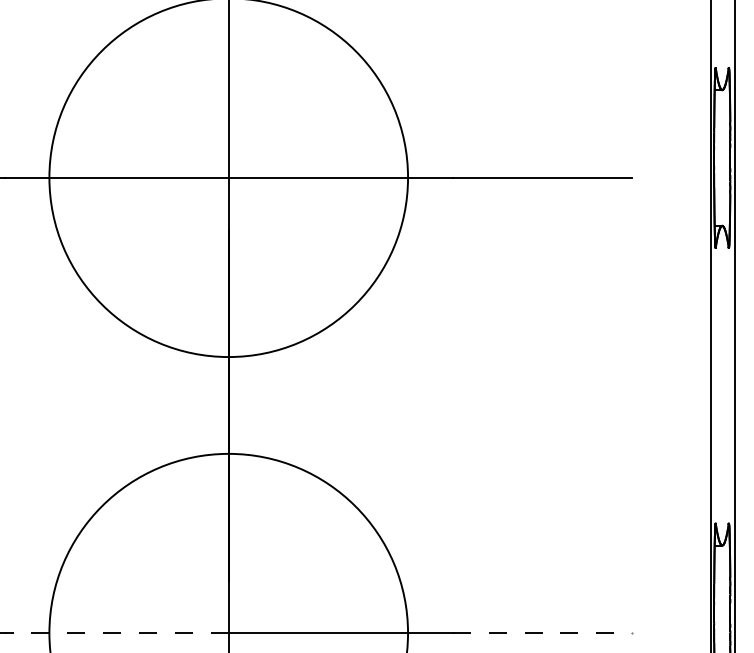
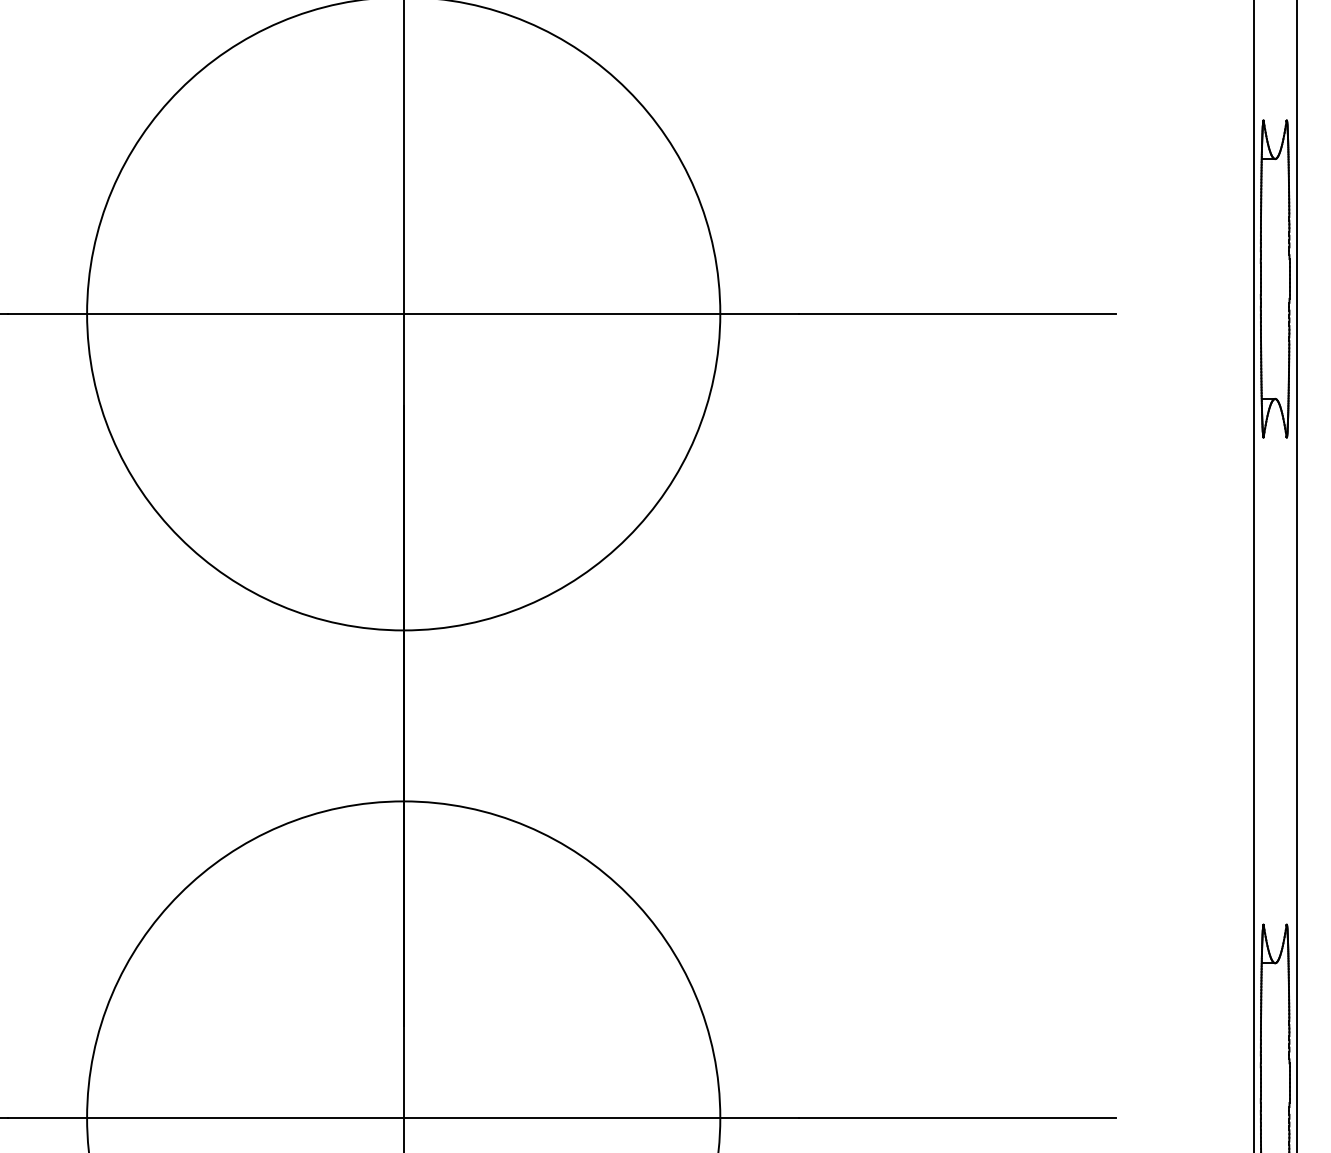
line: (116, 633) -> (205, 1118), dashed -> solid
line: (542, 633) -> (957, 1118), dashed -> solid

